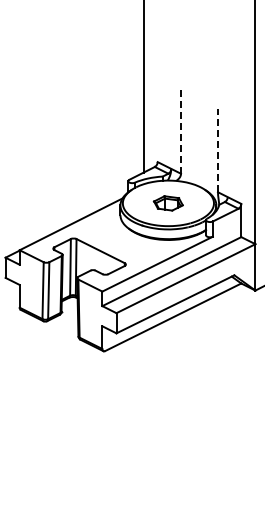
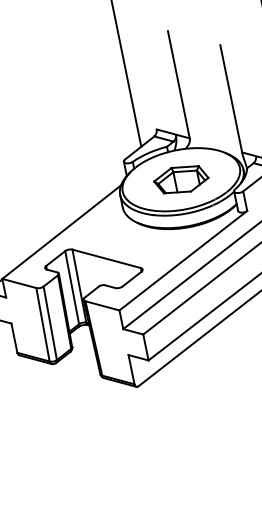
line: (181, 132) -> (179, 85), dashed -> solid
line: (218, 150) -> (231, 98), dashed -> solid
part: (168, 203) -> (181, 179), size x1.43

